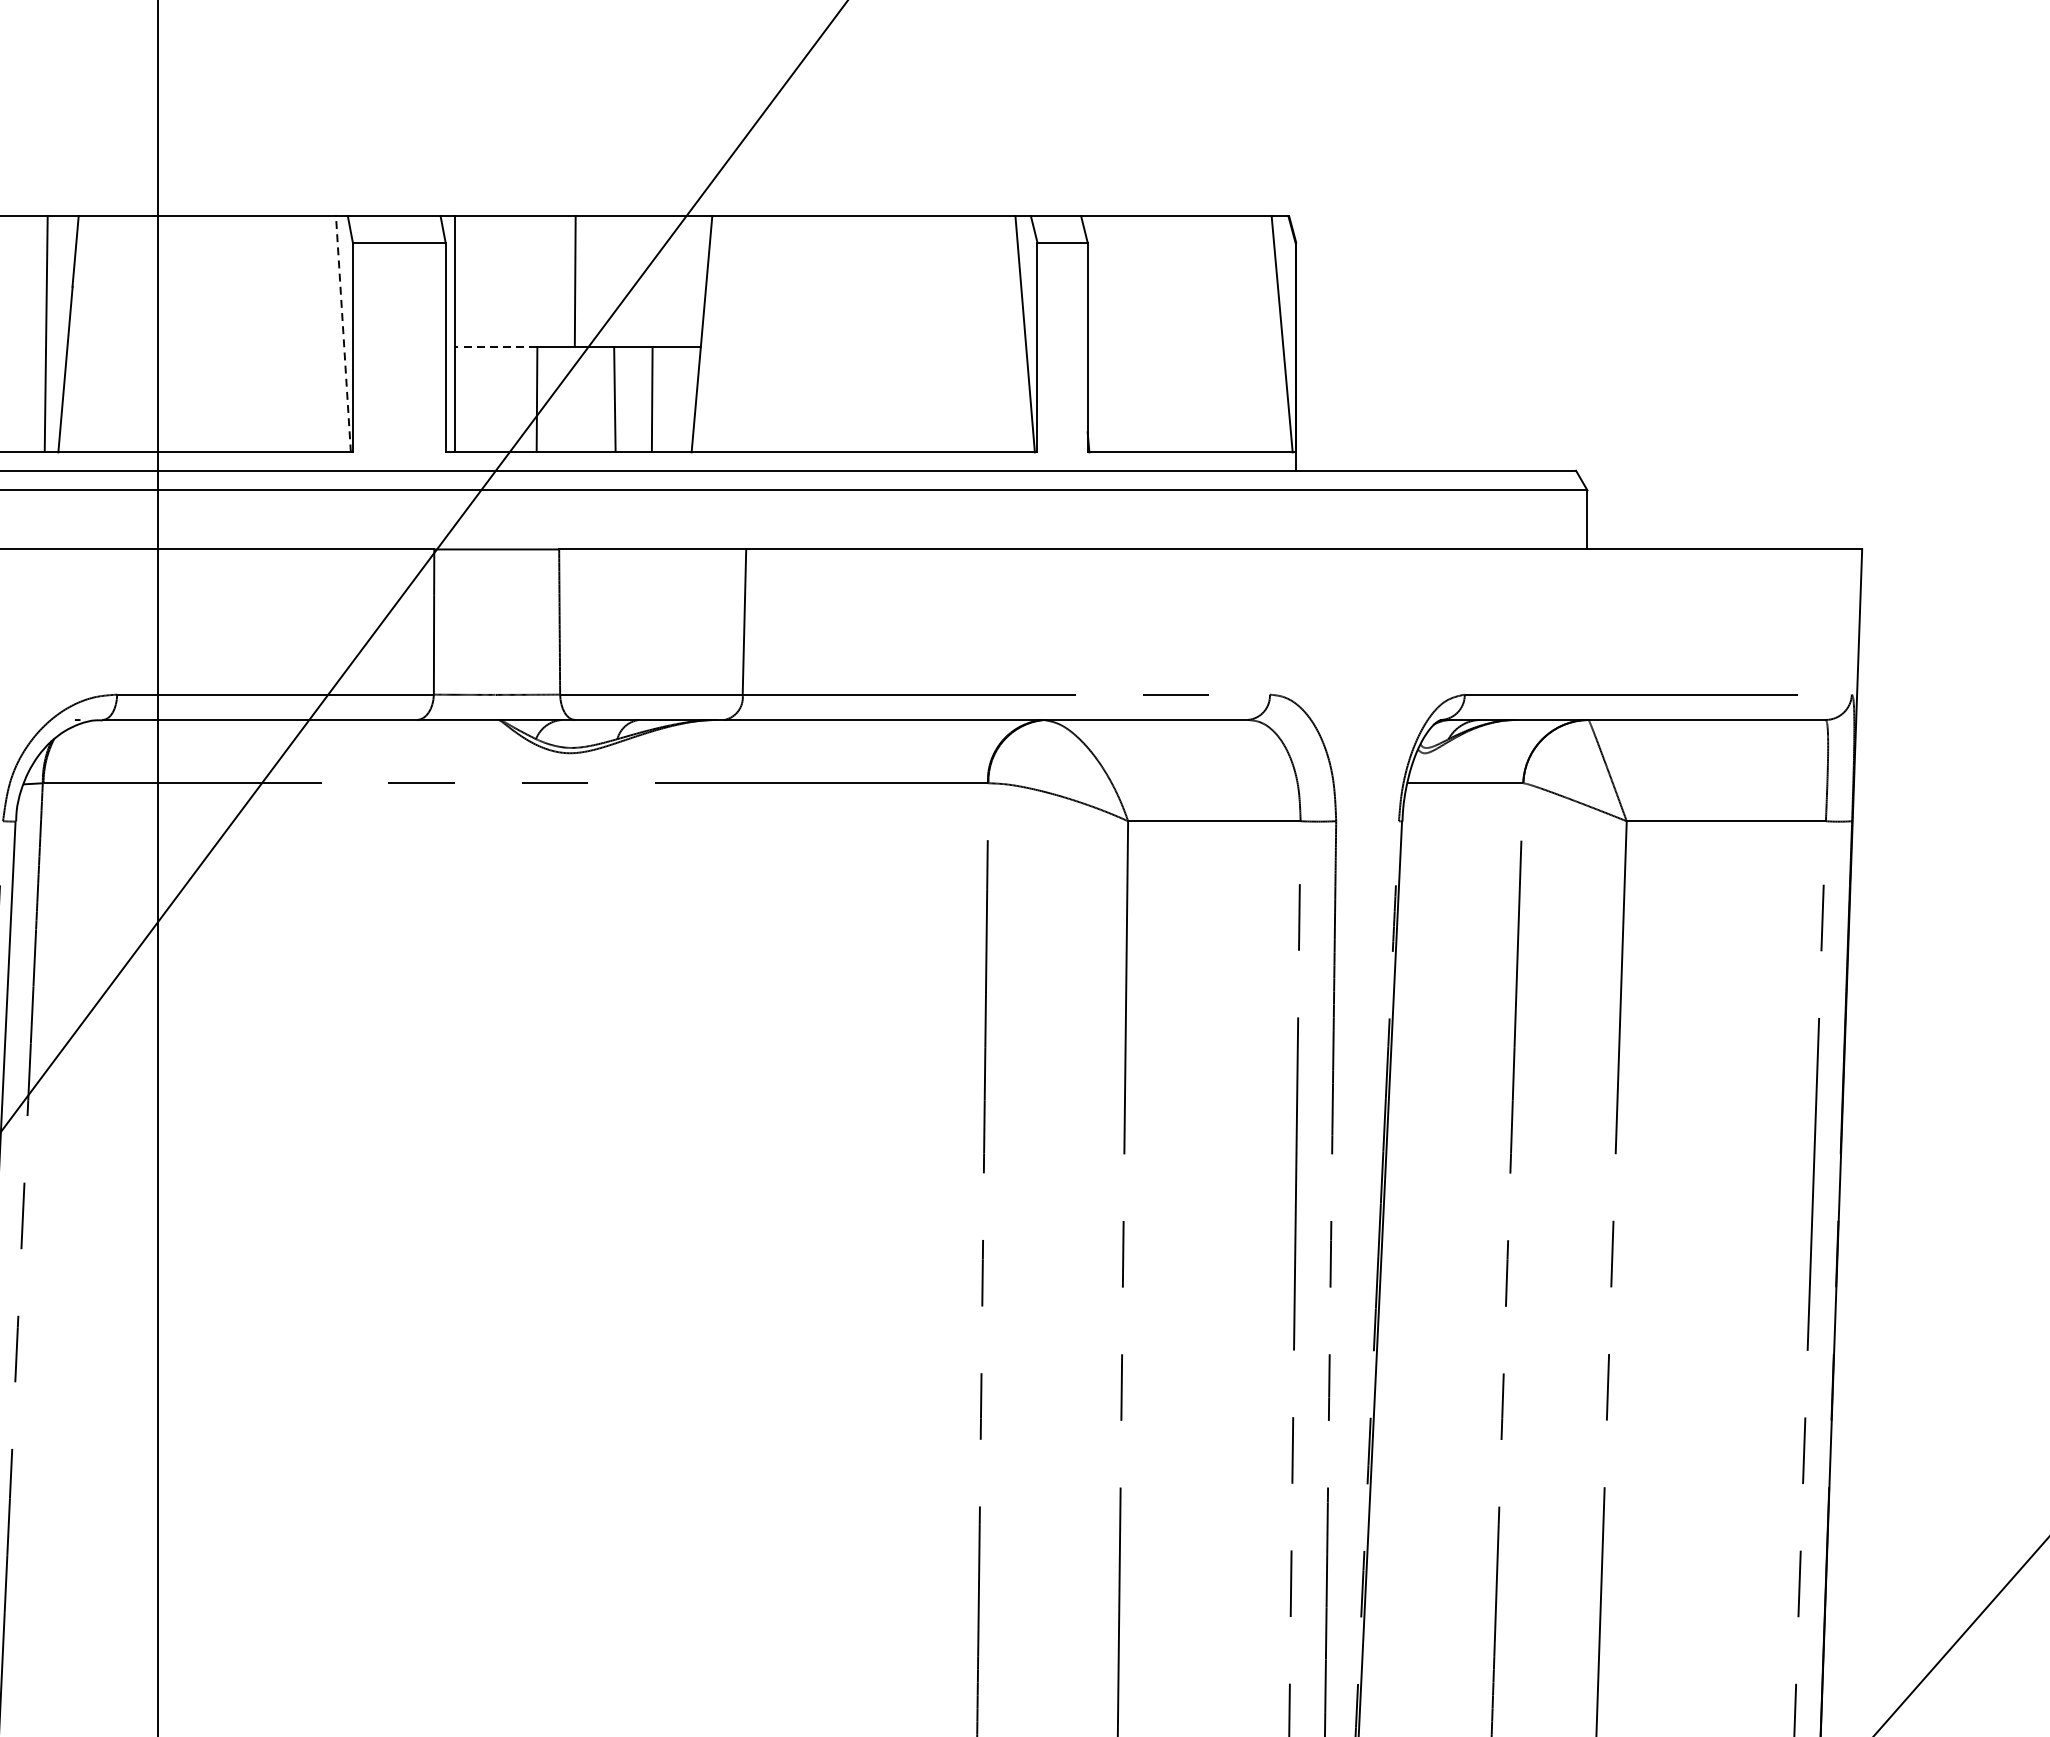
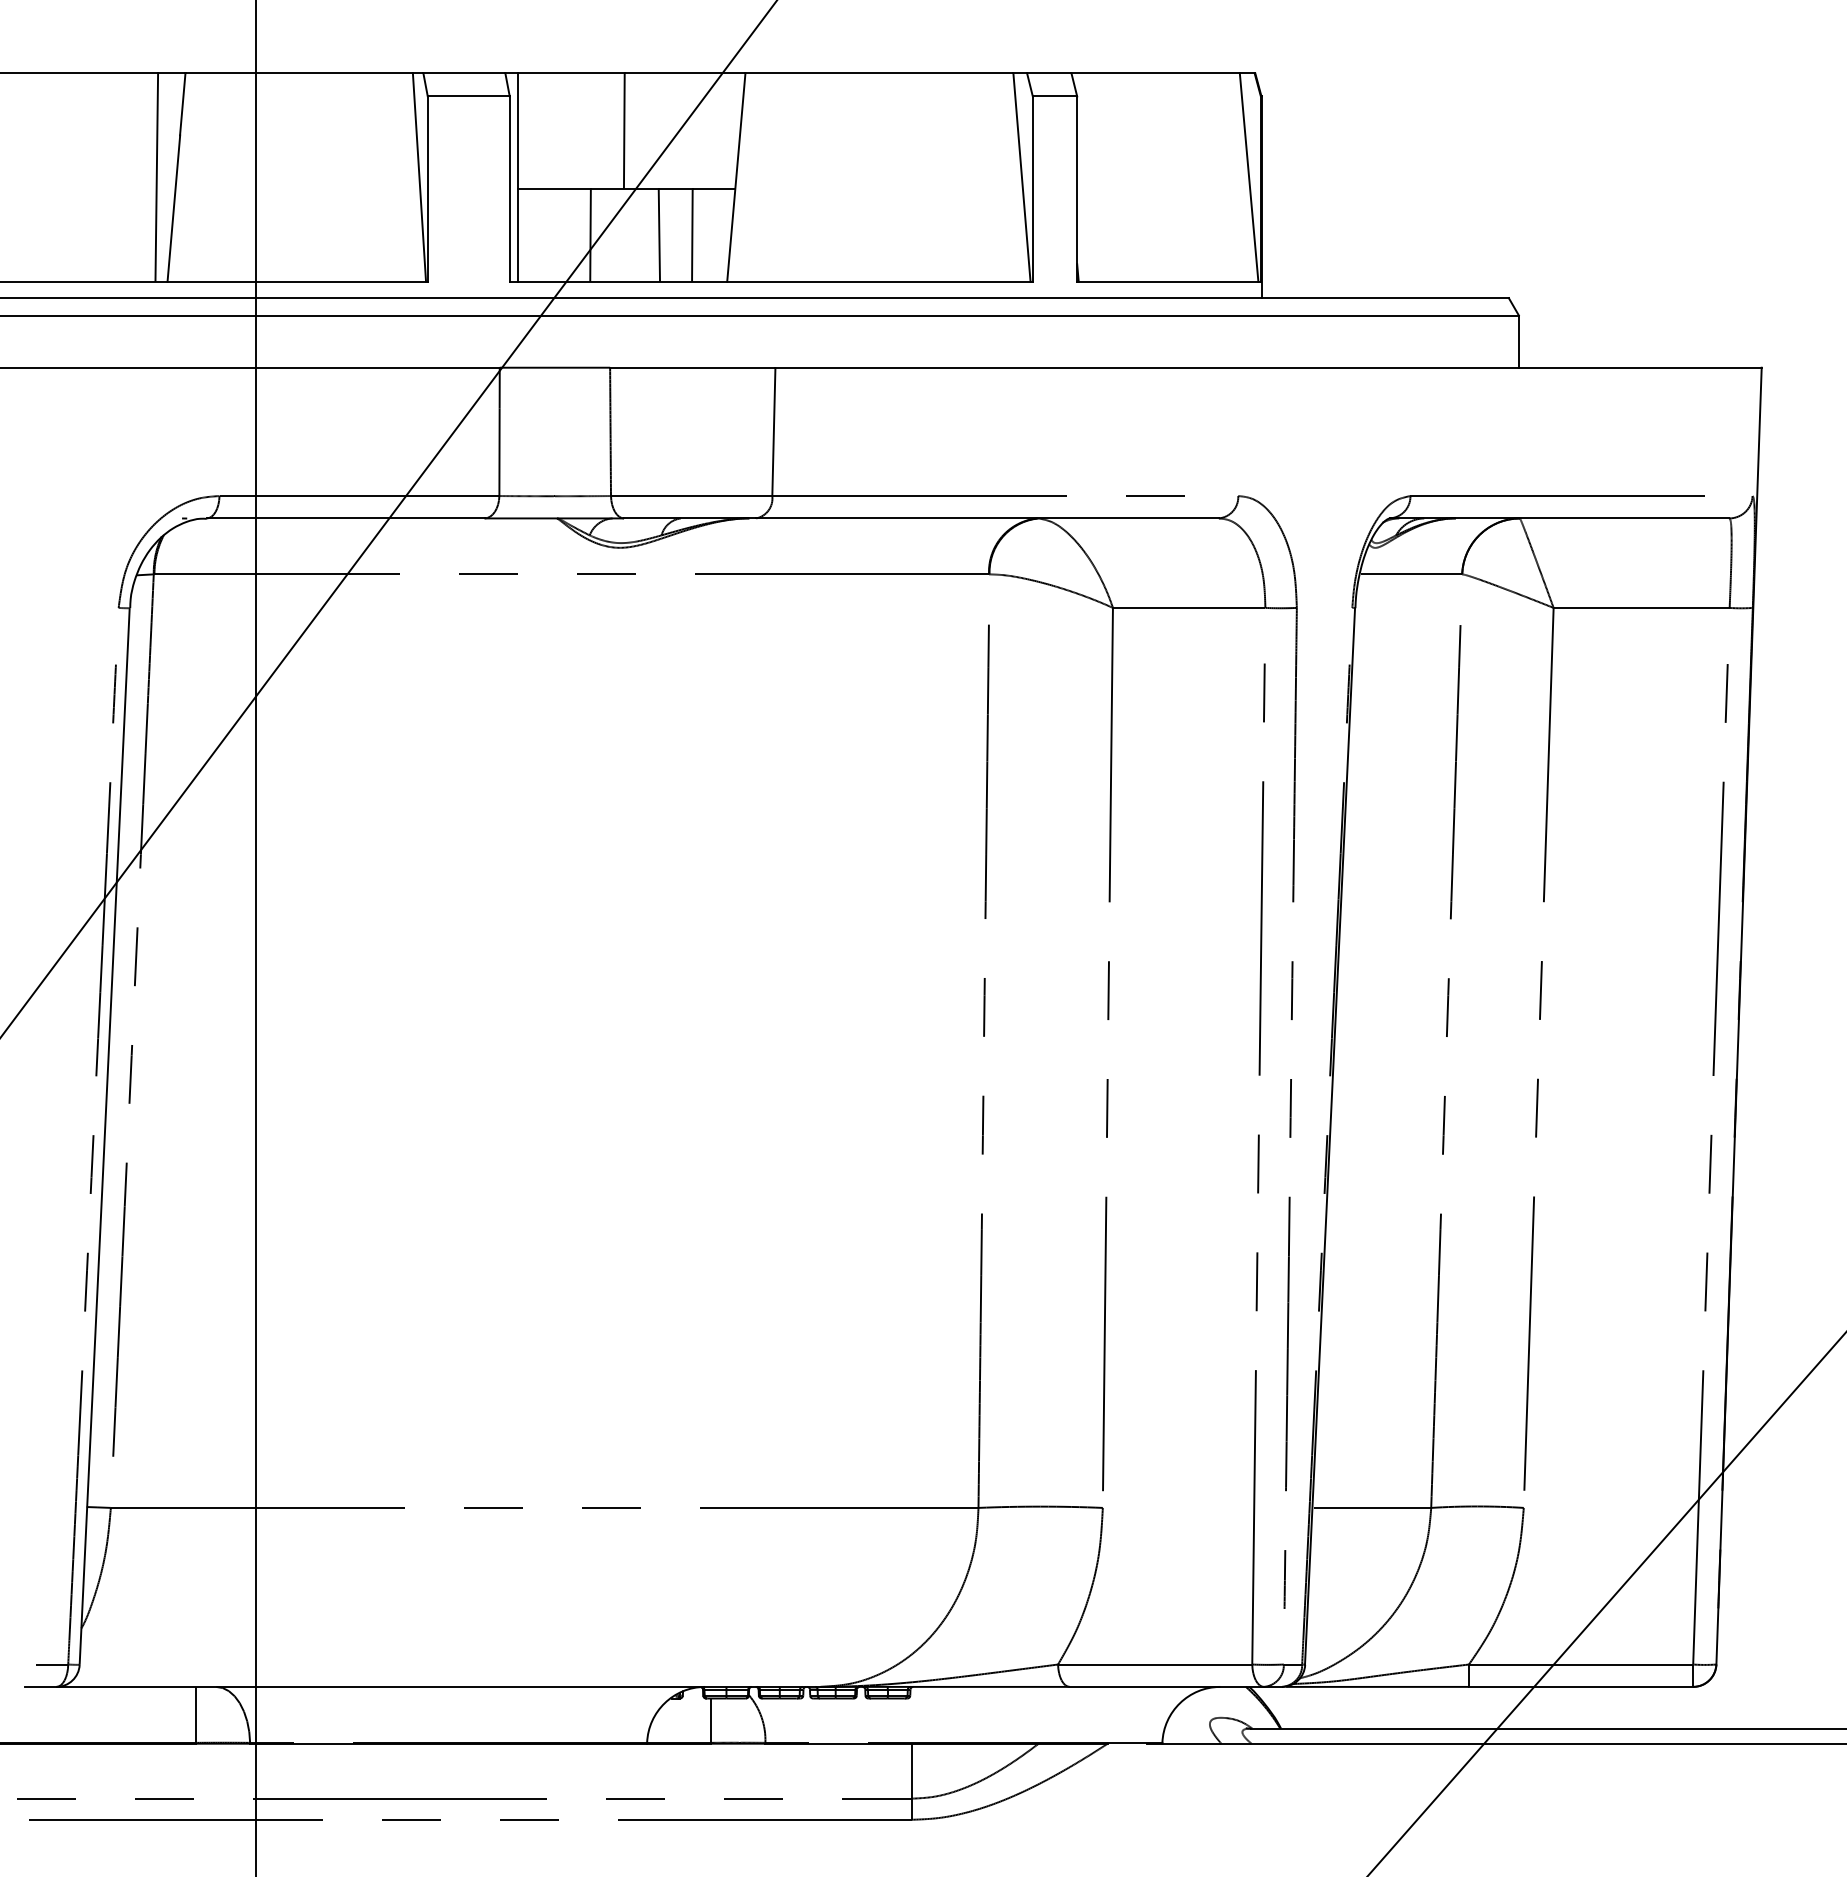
line: (343, 334) -> (419, 177), dashed -> solid
line: (496, 347) -> (554, 189), dashed -> solid

